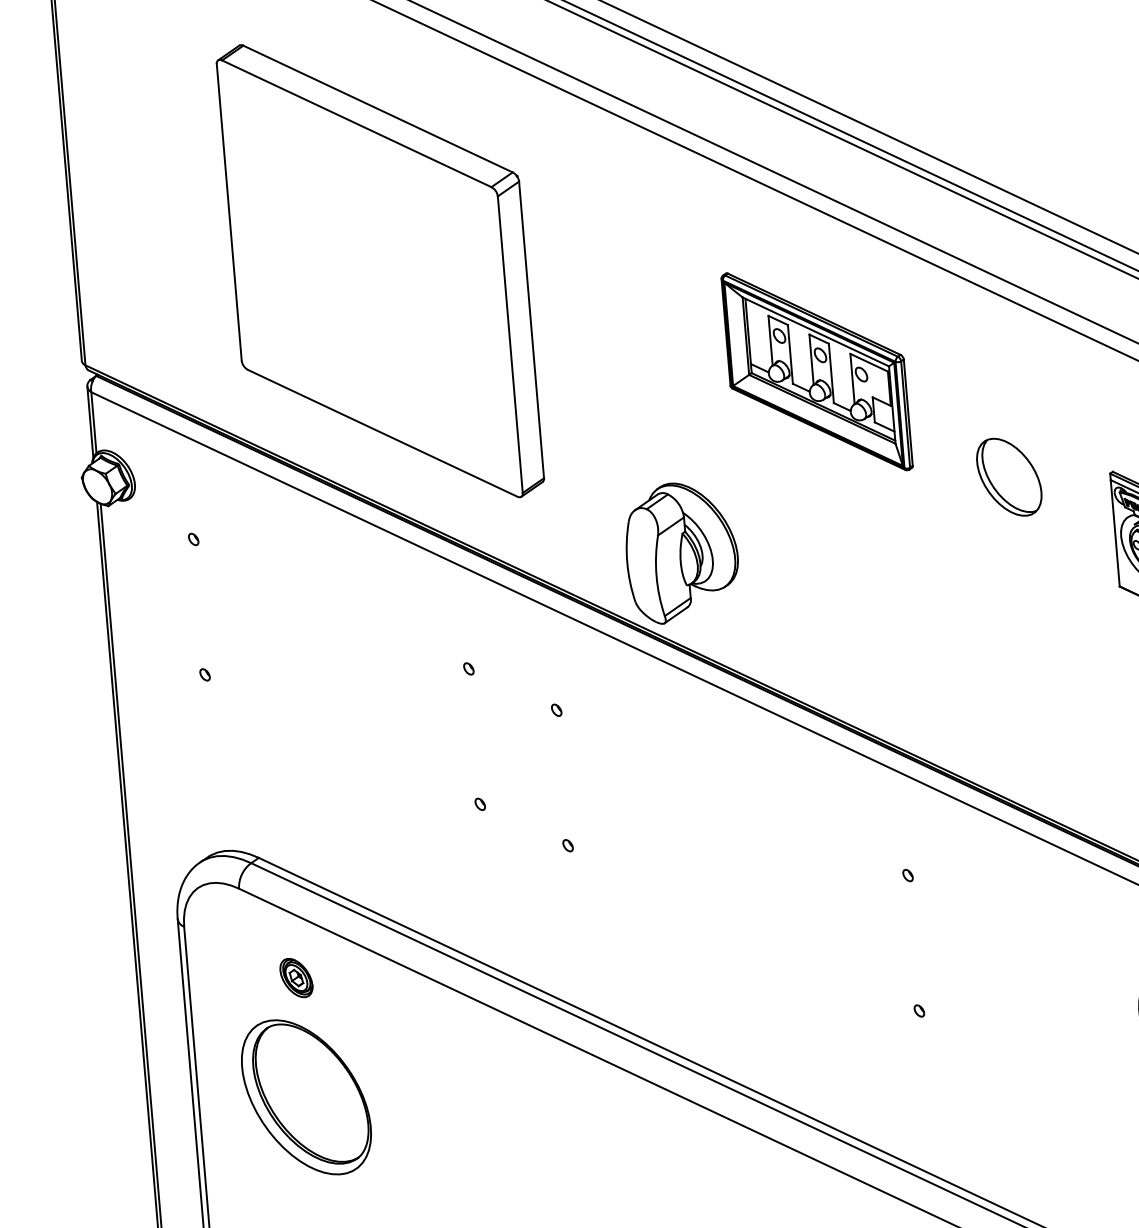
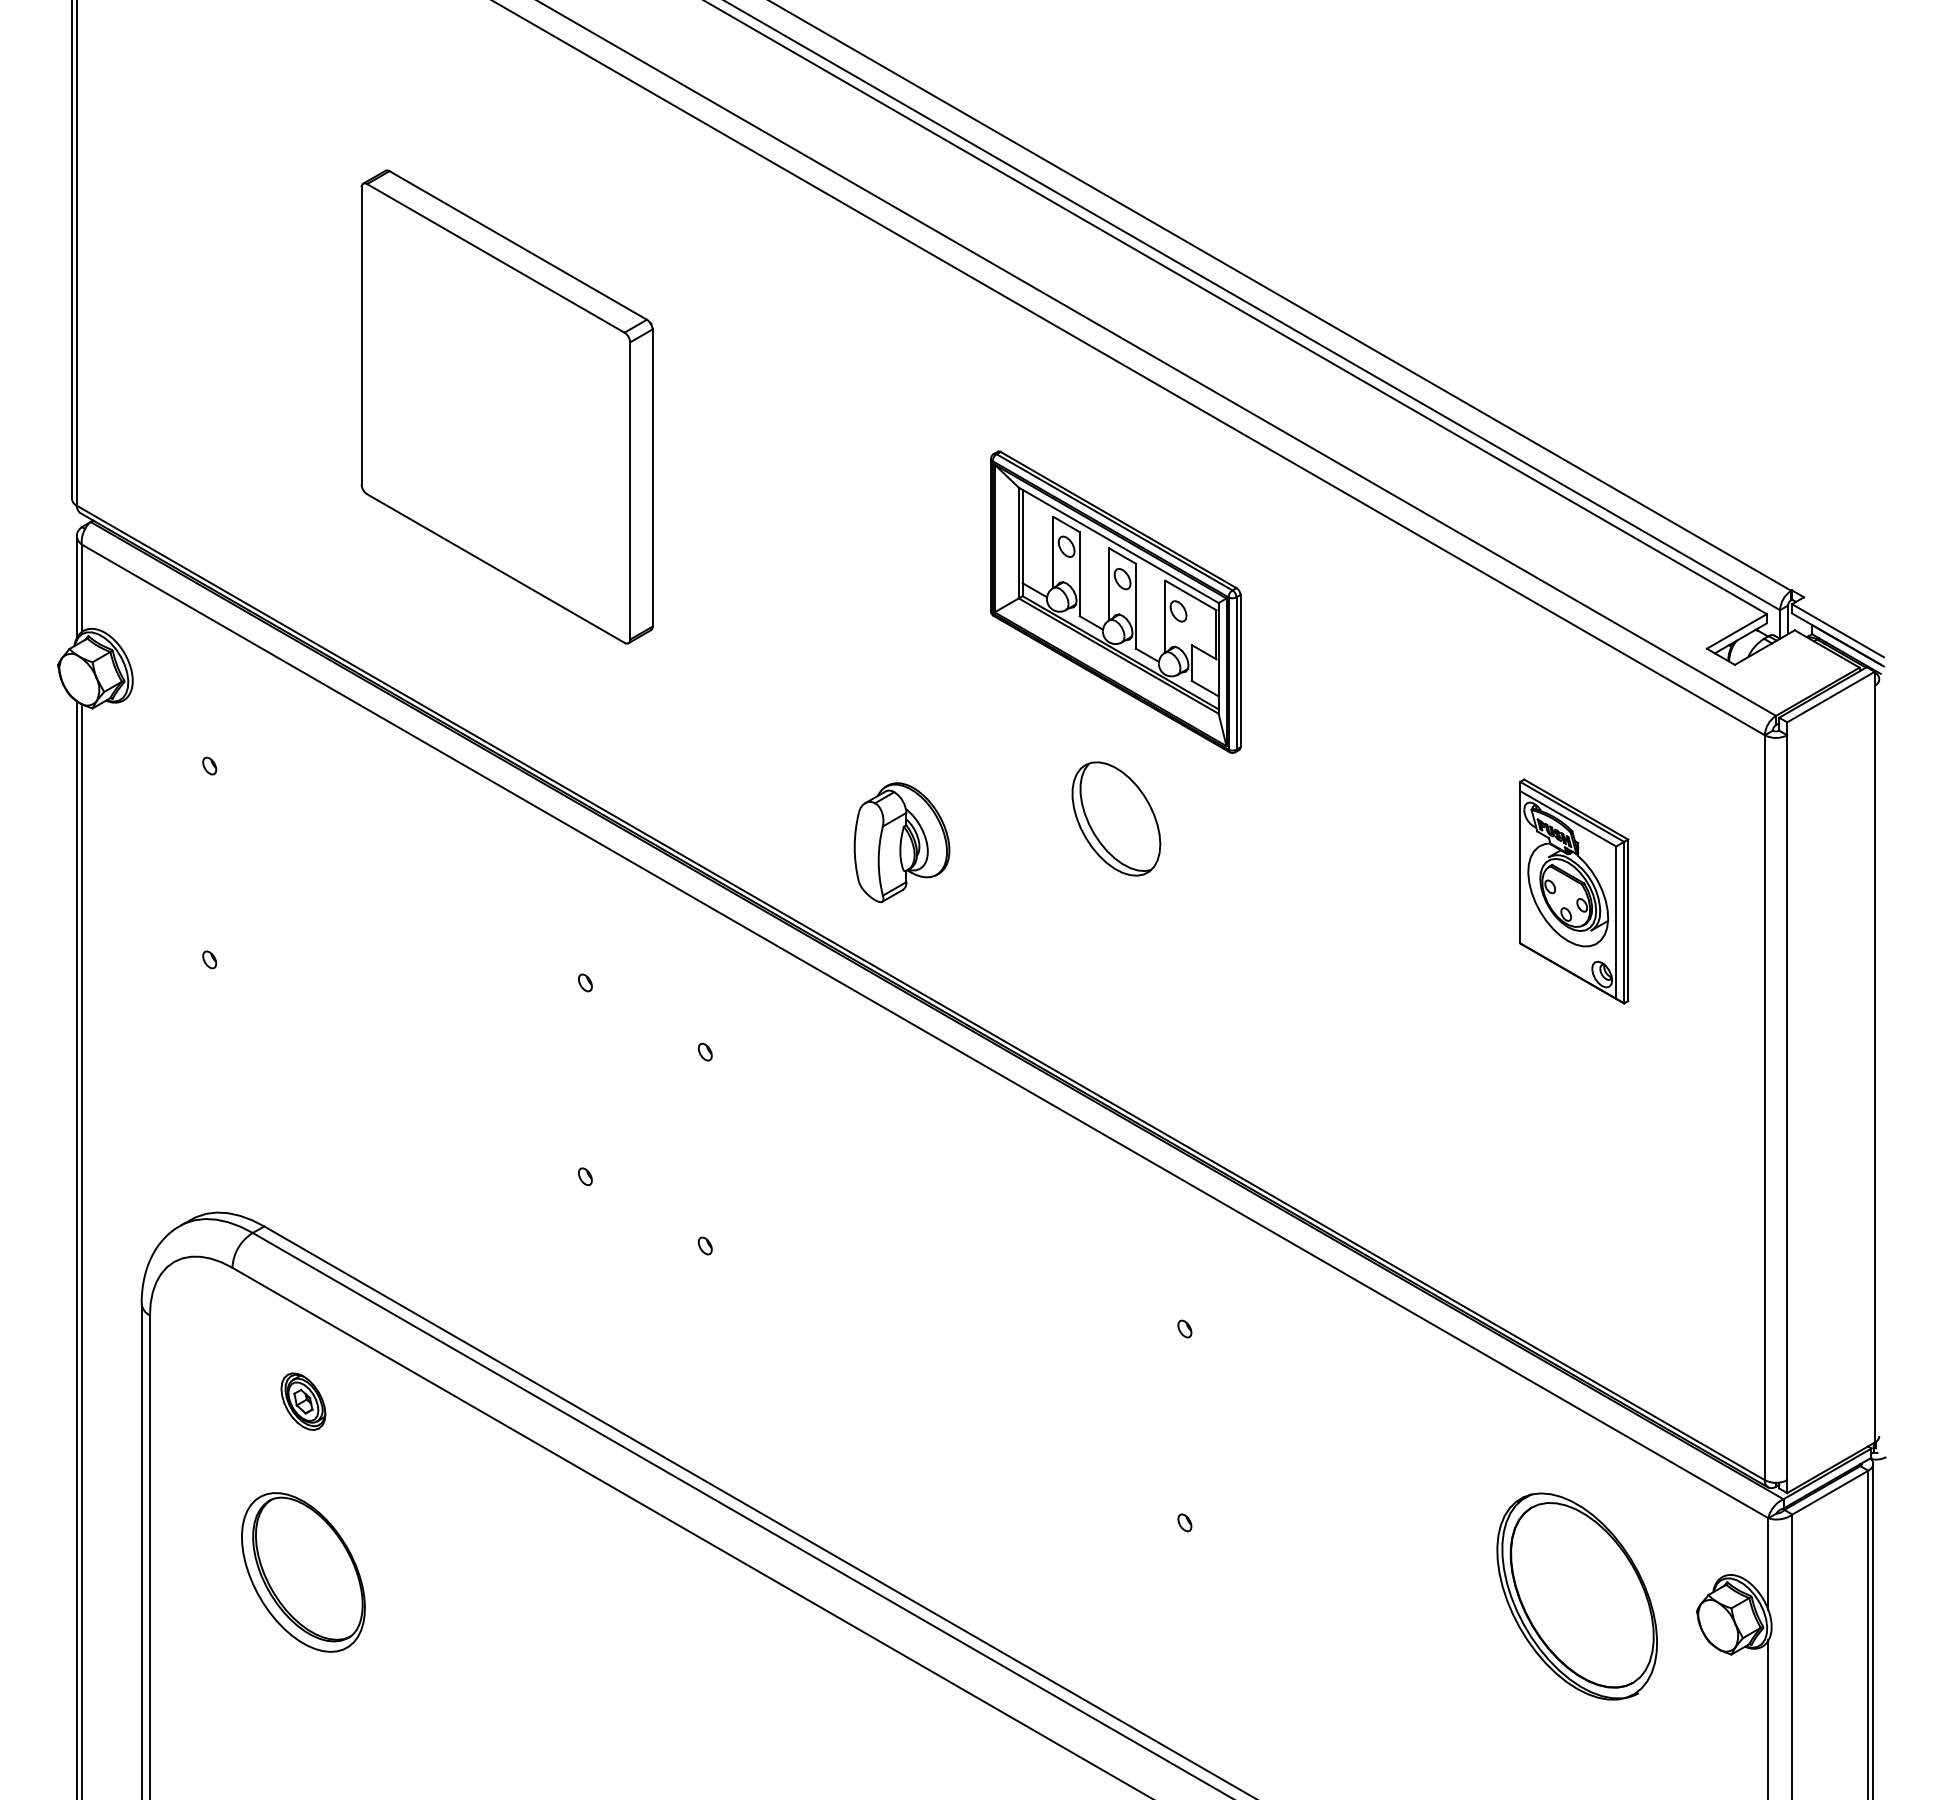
part: (379, 270) -> (506, 406), size x0.7
part: (1009, 476) -> (1116, 818), moved
part: (681, 552) -> (901, 842), size x0.6
part: (306, 1097) -> (303, 1572), size x0.7

